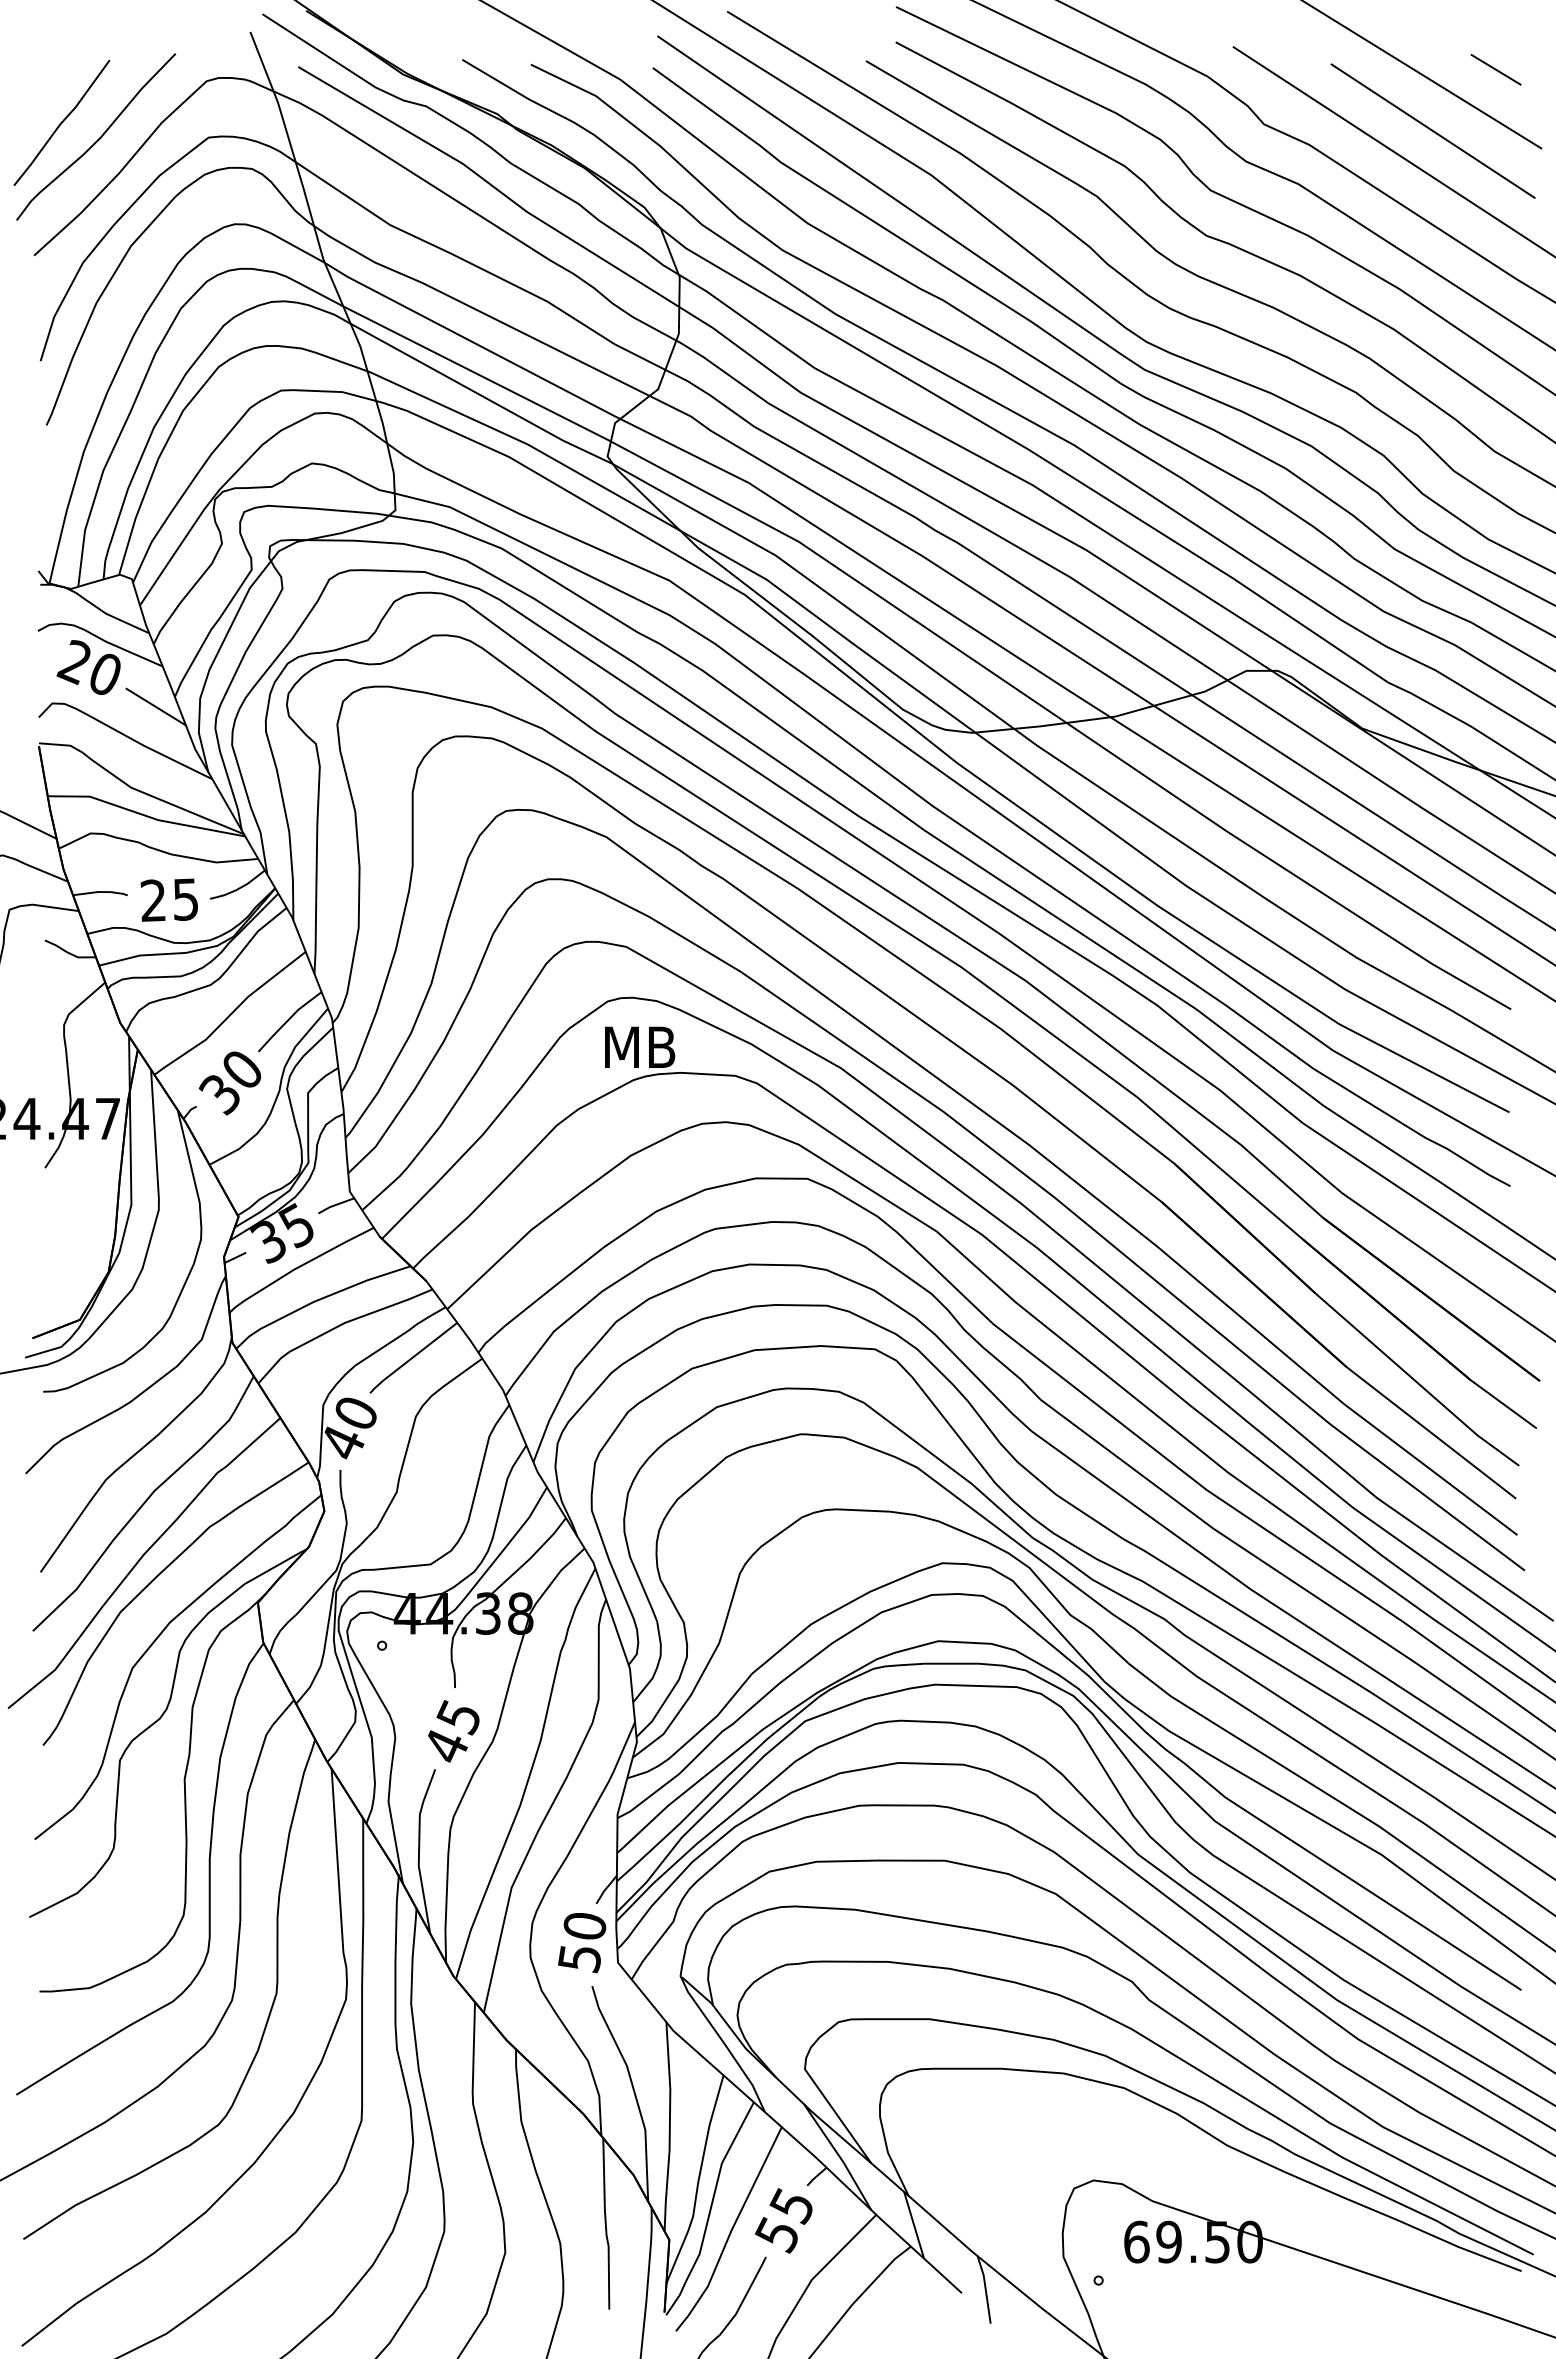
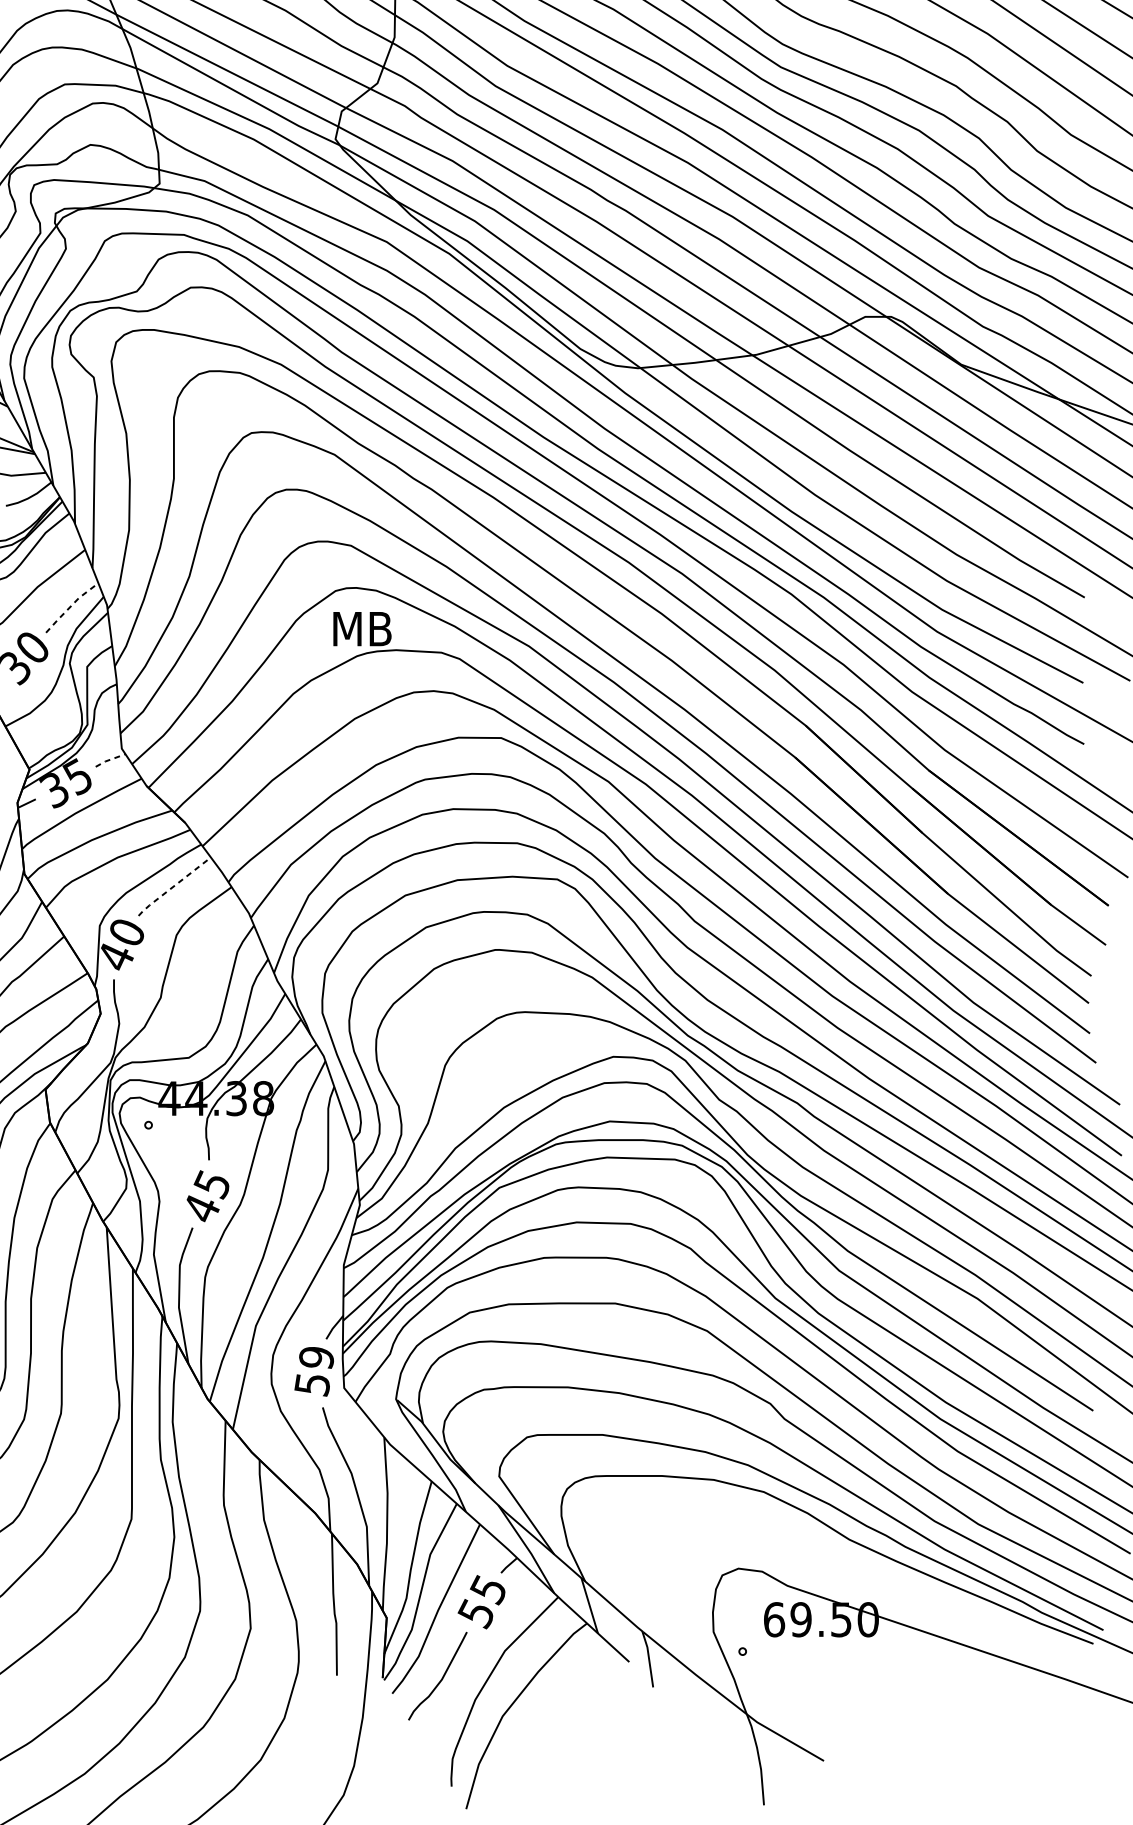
line: (288, 1019) -> (70, 605), solid -> dashed
line: (335, 1205) -> (109, 760), solid -> dashed
line: (411, 1358) -> (172, 887), solid -> dashed
text: (584, 1926) -> (316, 1358), 50 -> 59

